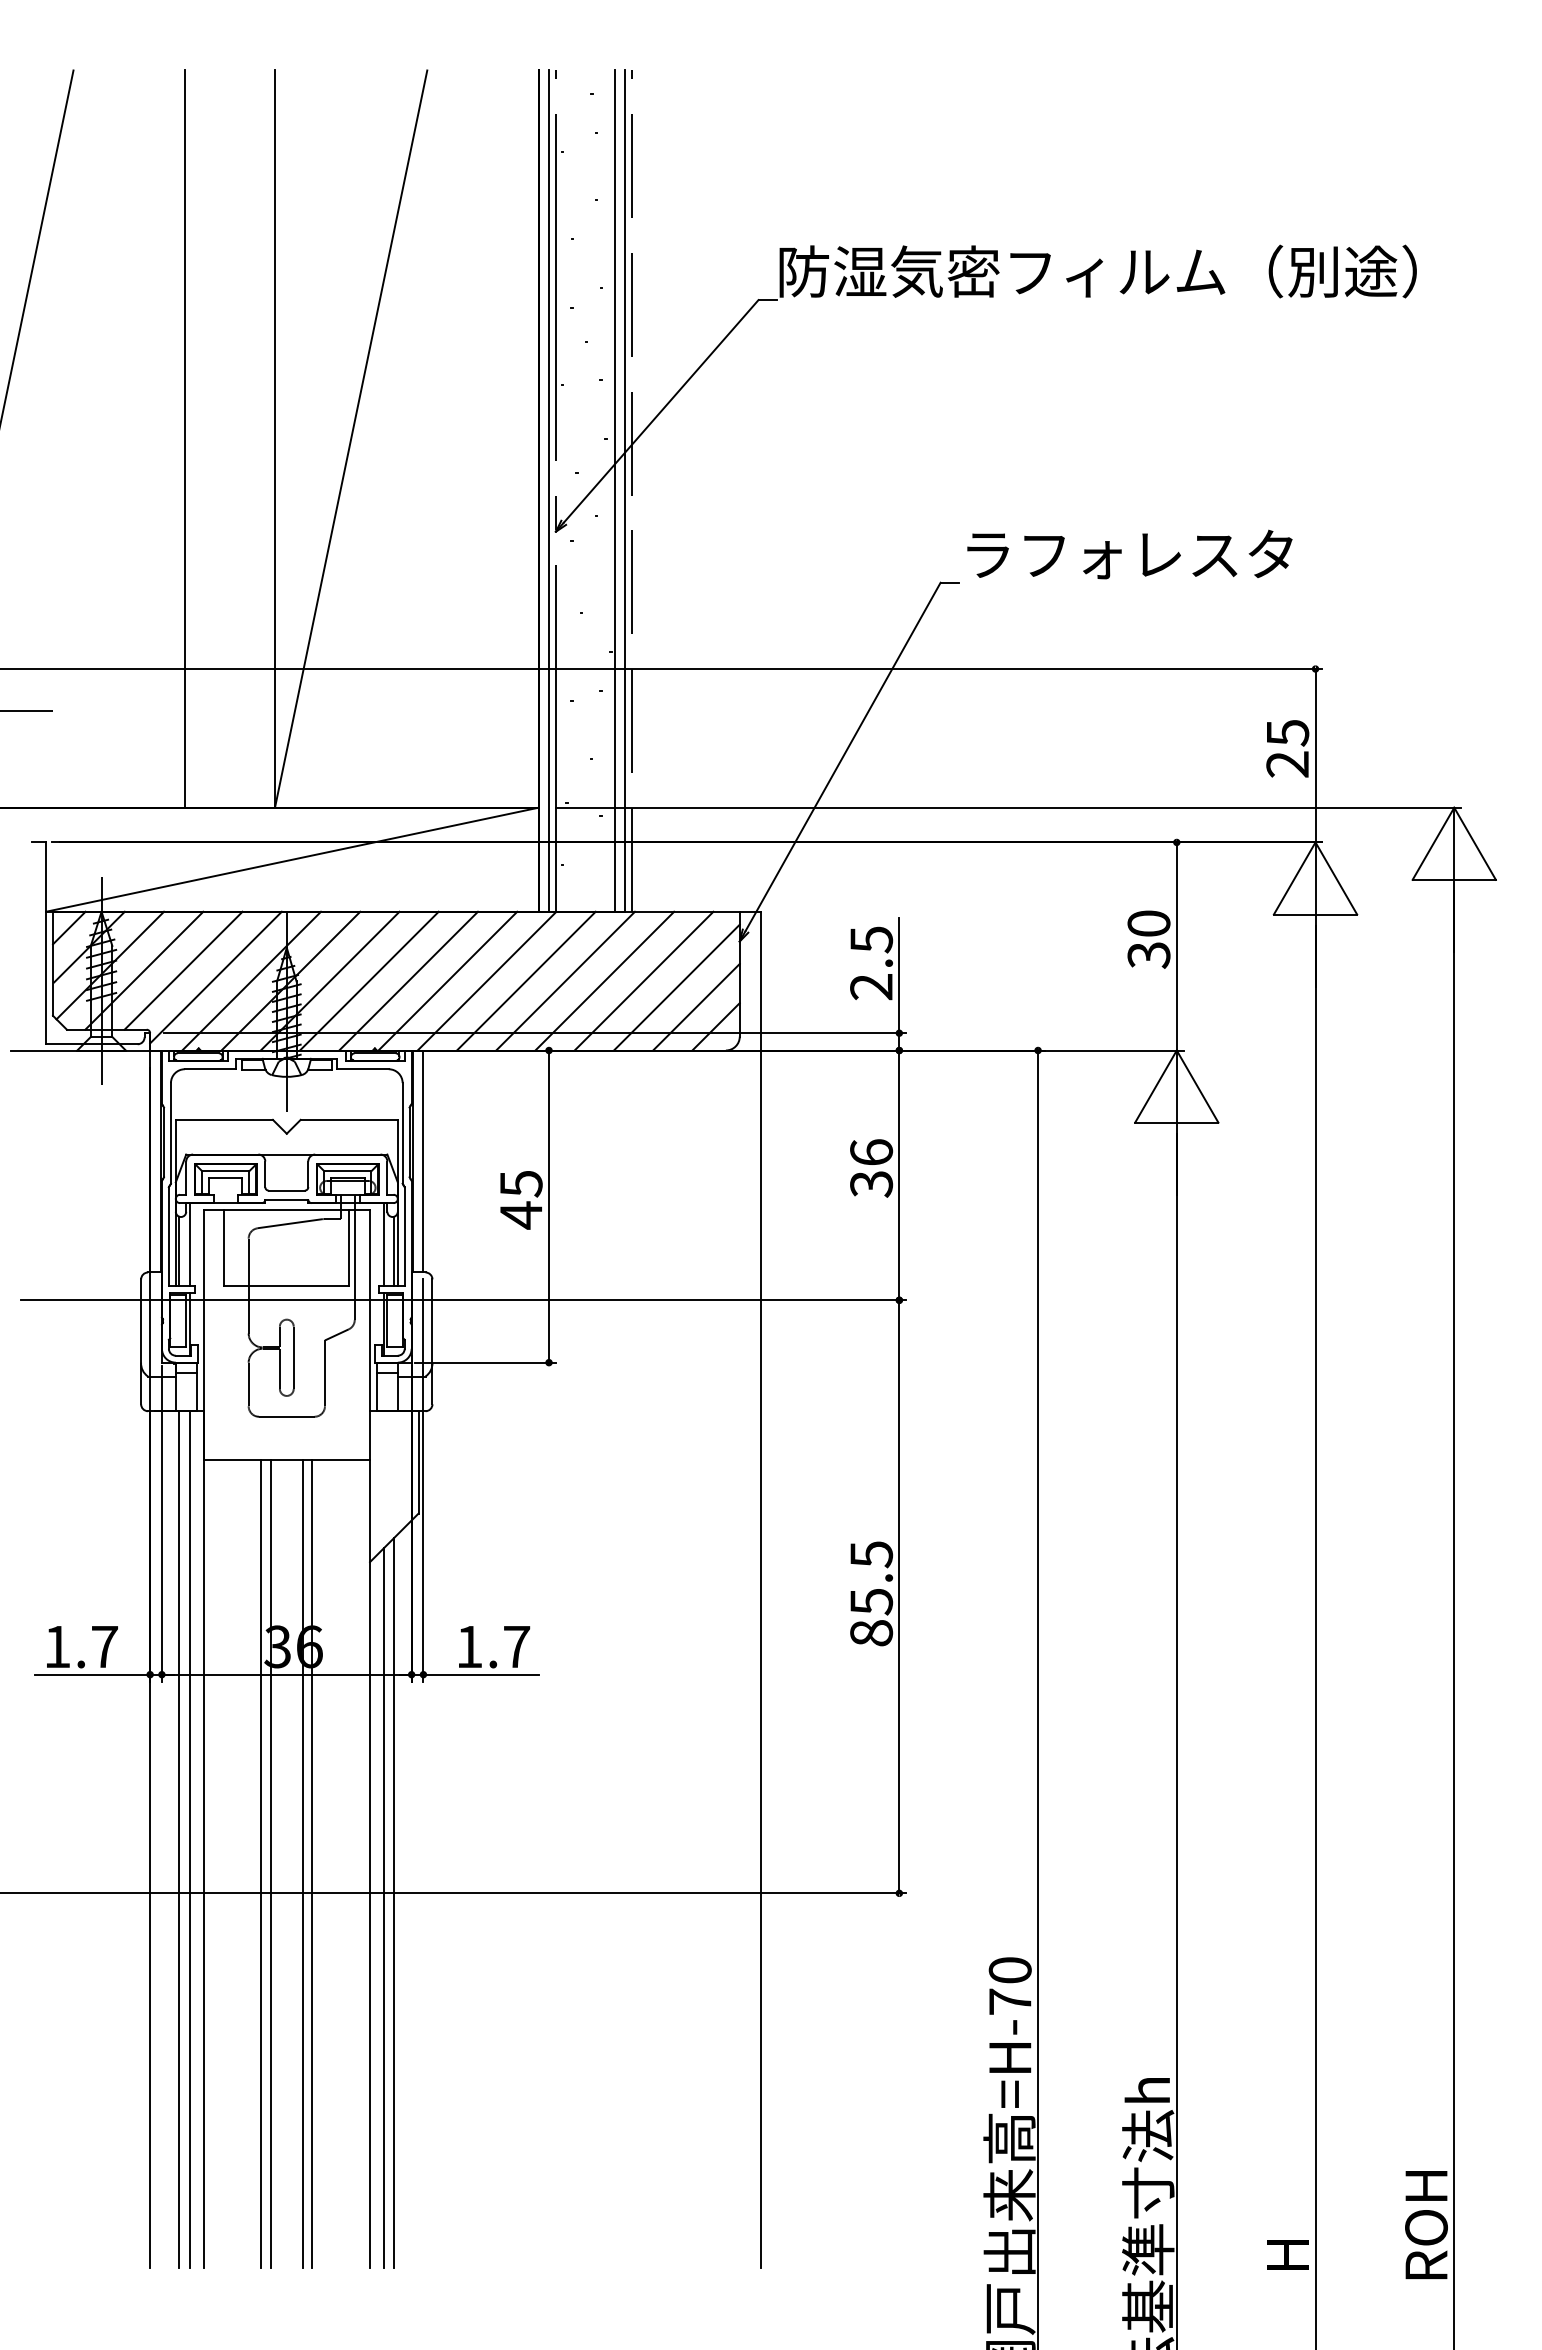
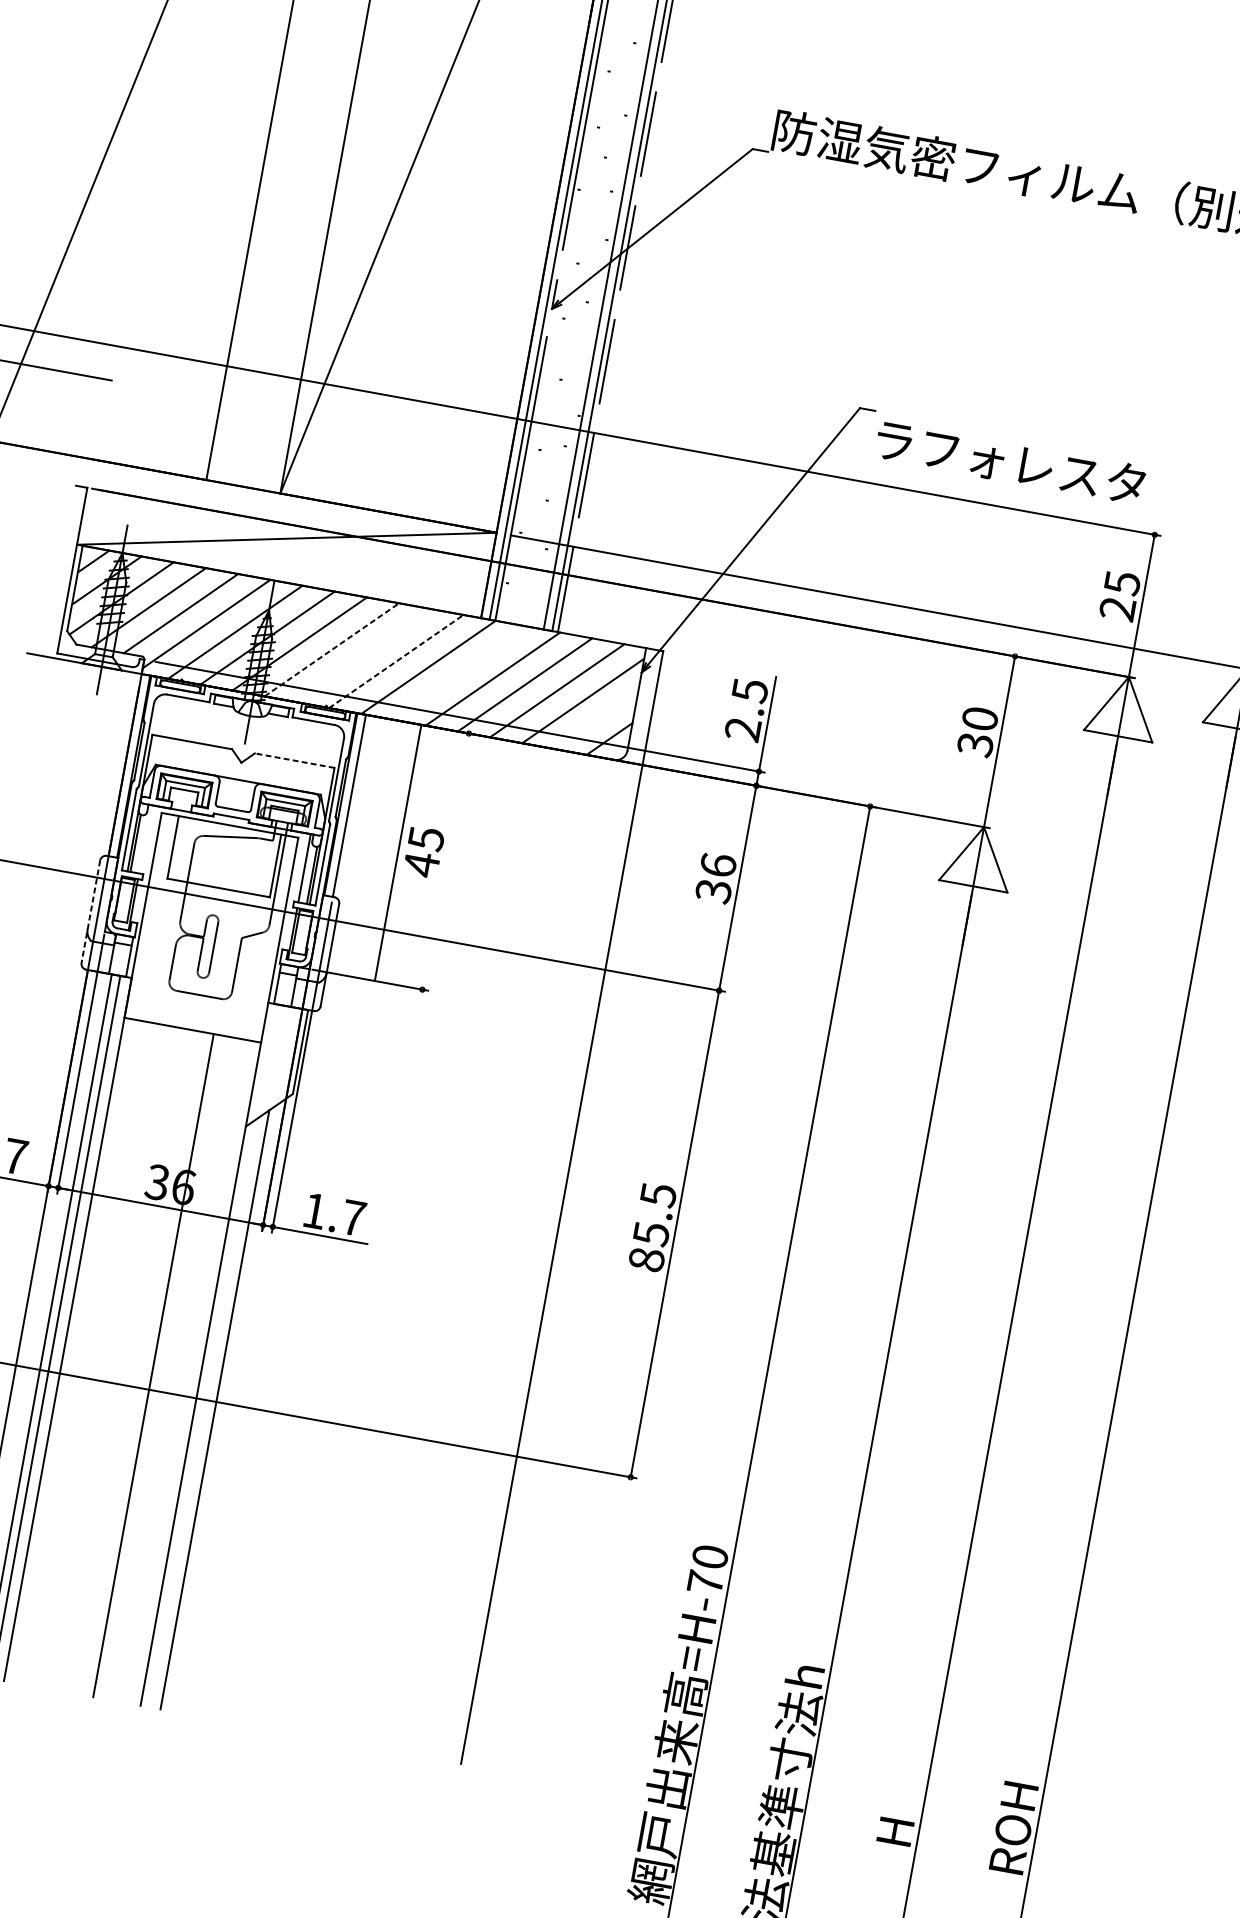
text: (1129, 554) -> (1010, 462), moved
line: (369, 980) -> (332, 649), solid -> dashed
line: (408, 980) -> (364, 655), removed
line: (448, 980) -> (396, 661), solid -> dashed
line: (525, 980) -> (460, 672), removed
line: (696, 1006) -> (596, 719), removed
line: (349, 1119) -> (294, 760), solid -> dashed
line: (549, 1206) -> (398, 852), moved
line: (189, 1244) -> (145, 839), removed
line: (141, 1342) -> (91, 912), solid -> dashed
line: (261, 1863) -> (111, 1357), removed
line: (270, 1863) -> (119, 1359), removed
line: (302, 1863) -> (145, 1363), removed
line: (383, 1908) -> (205, 1412), removed

